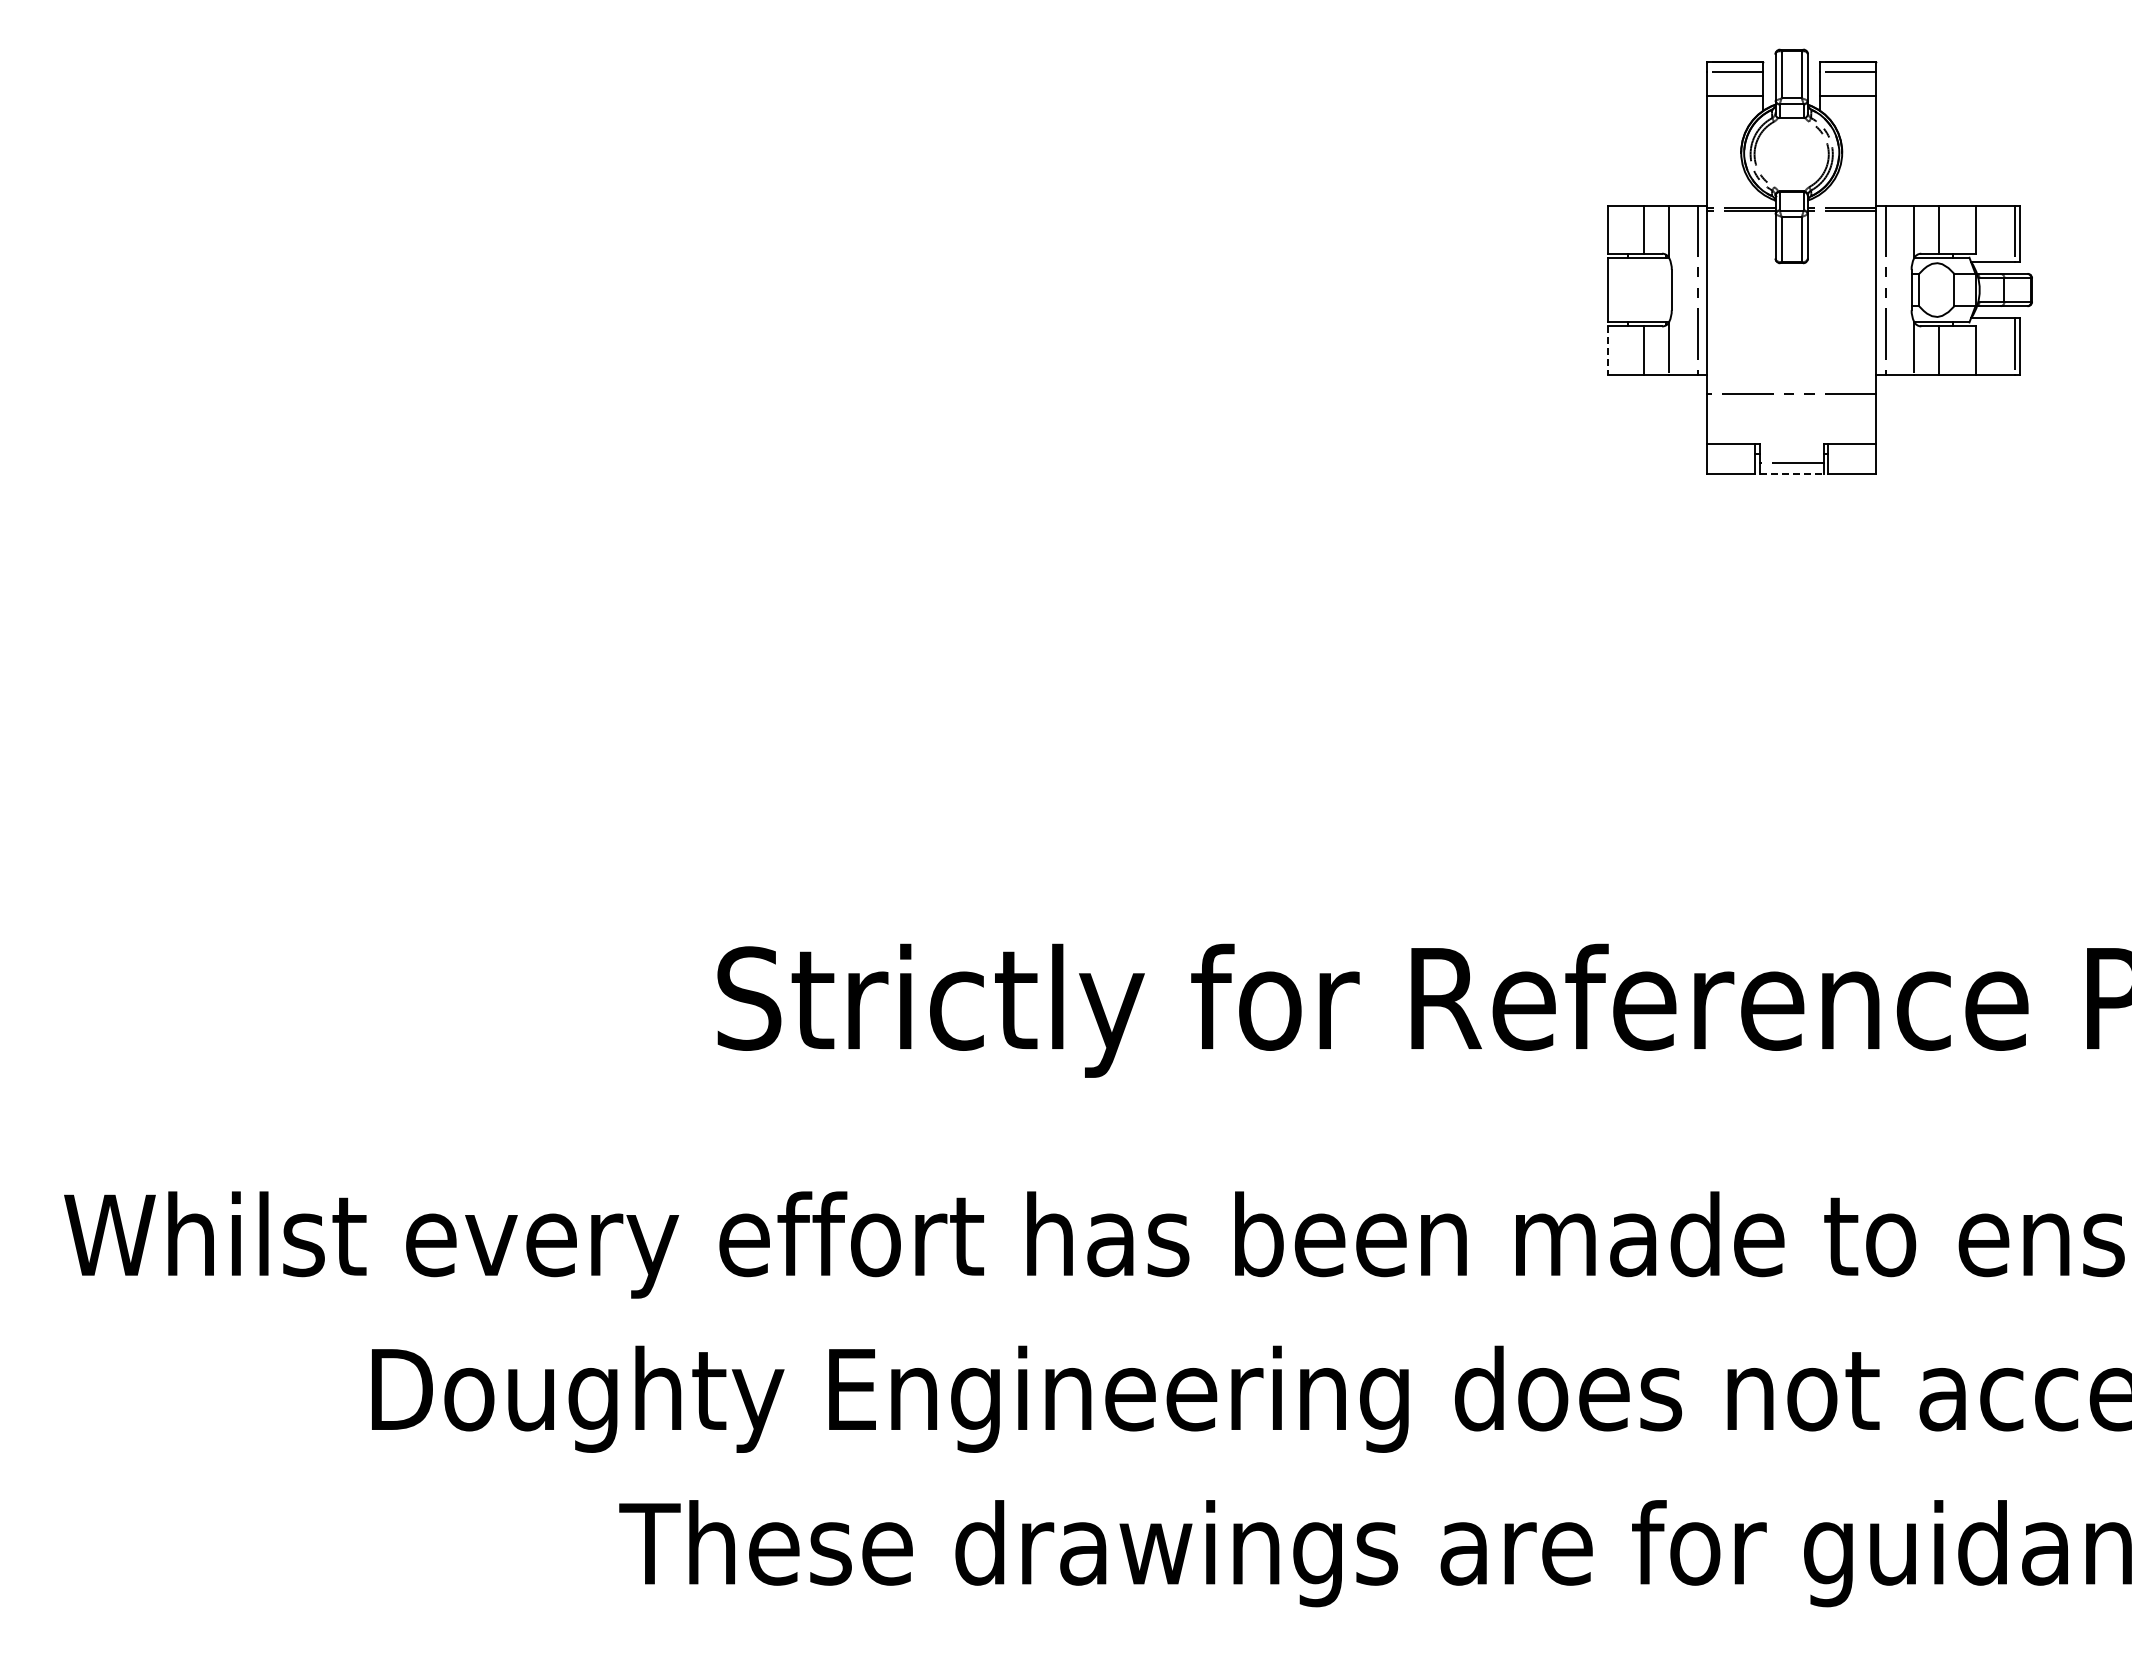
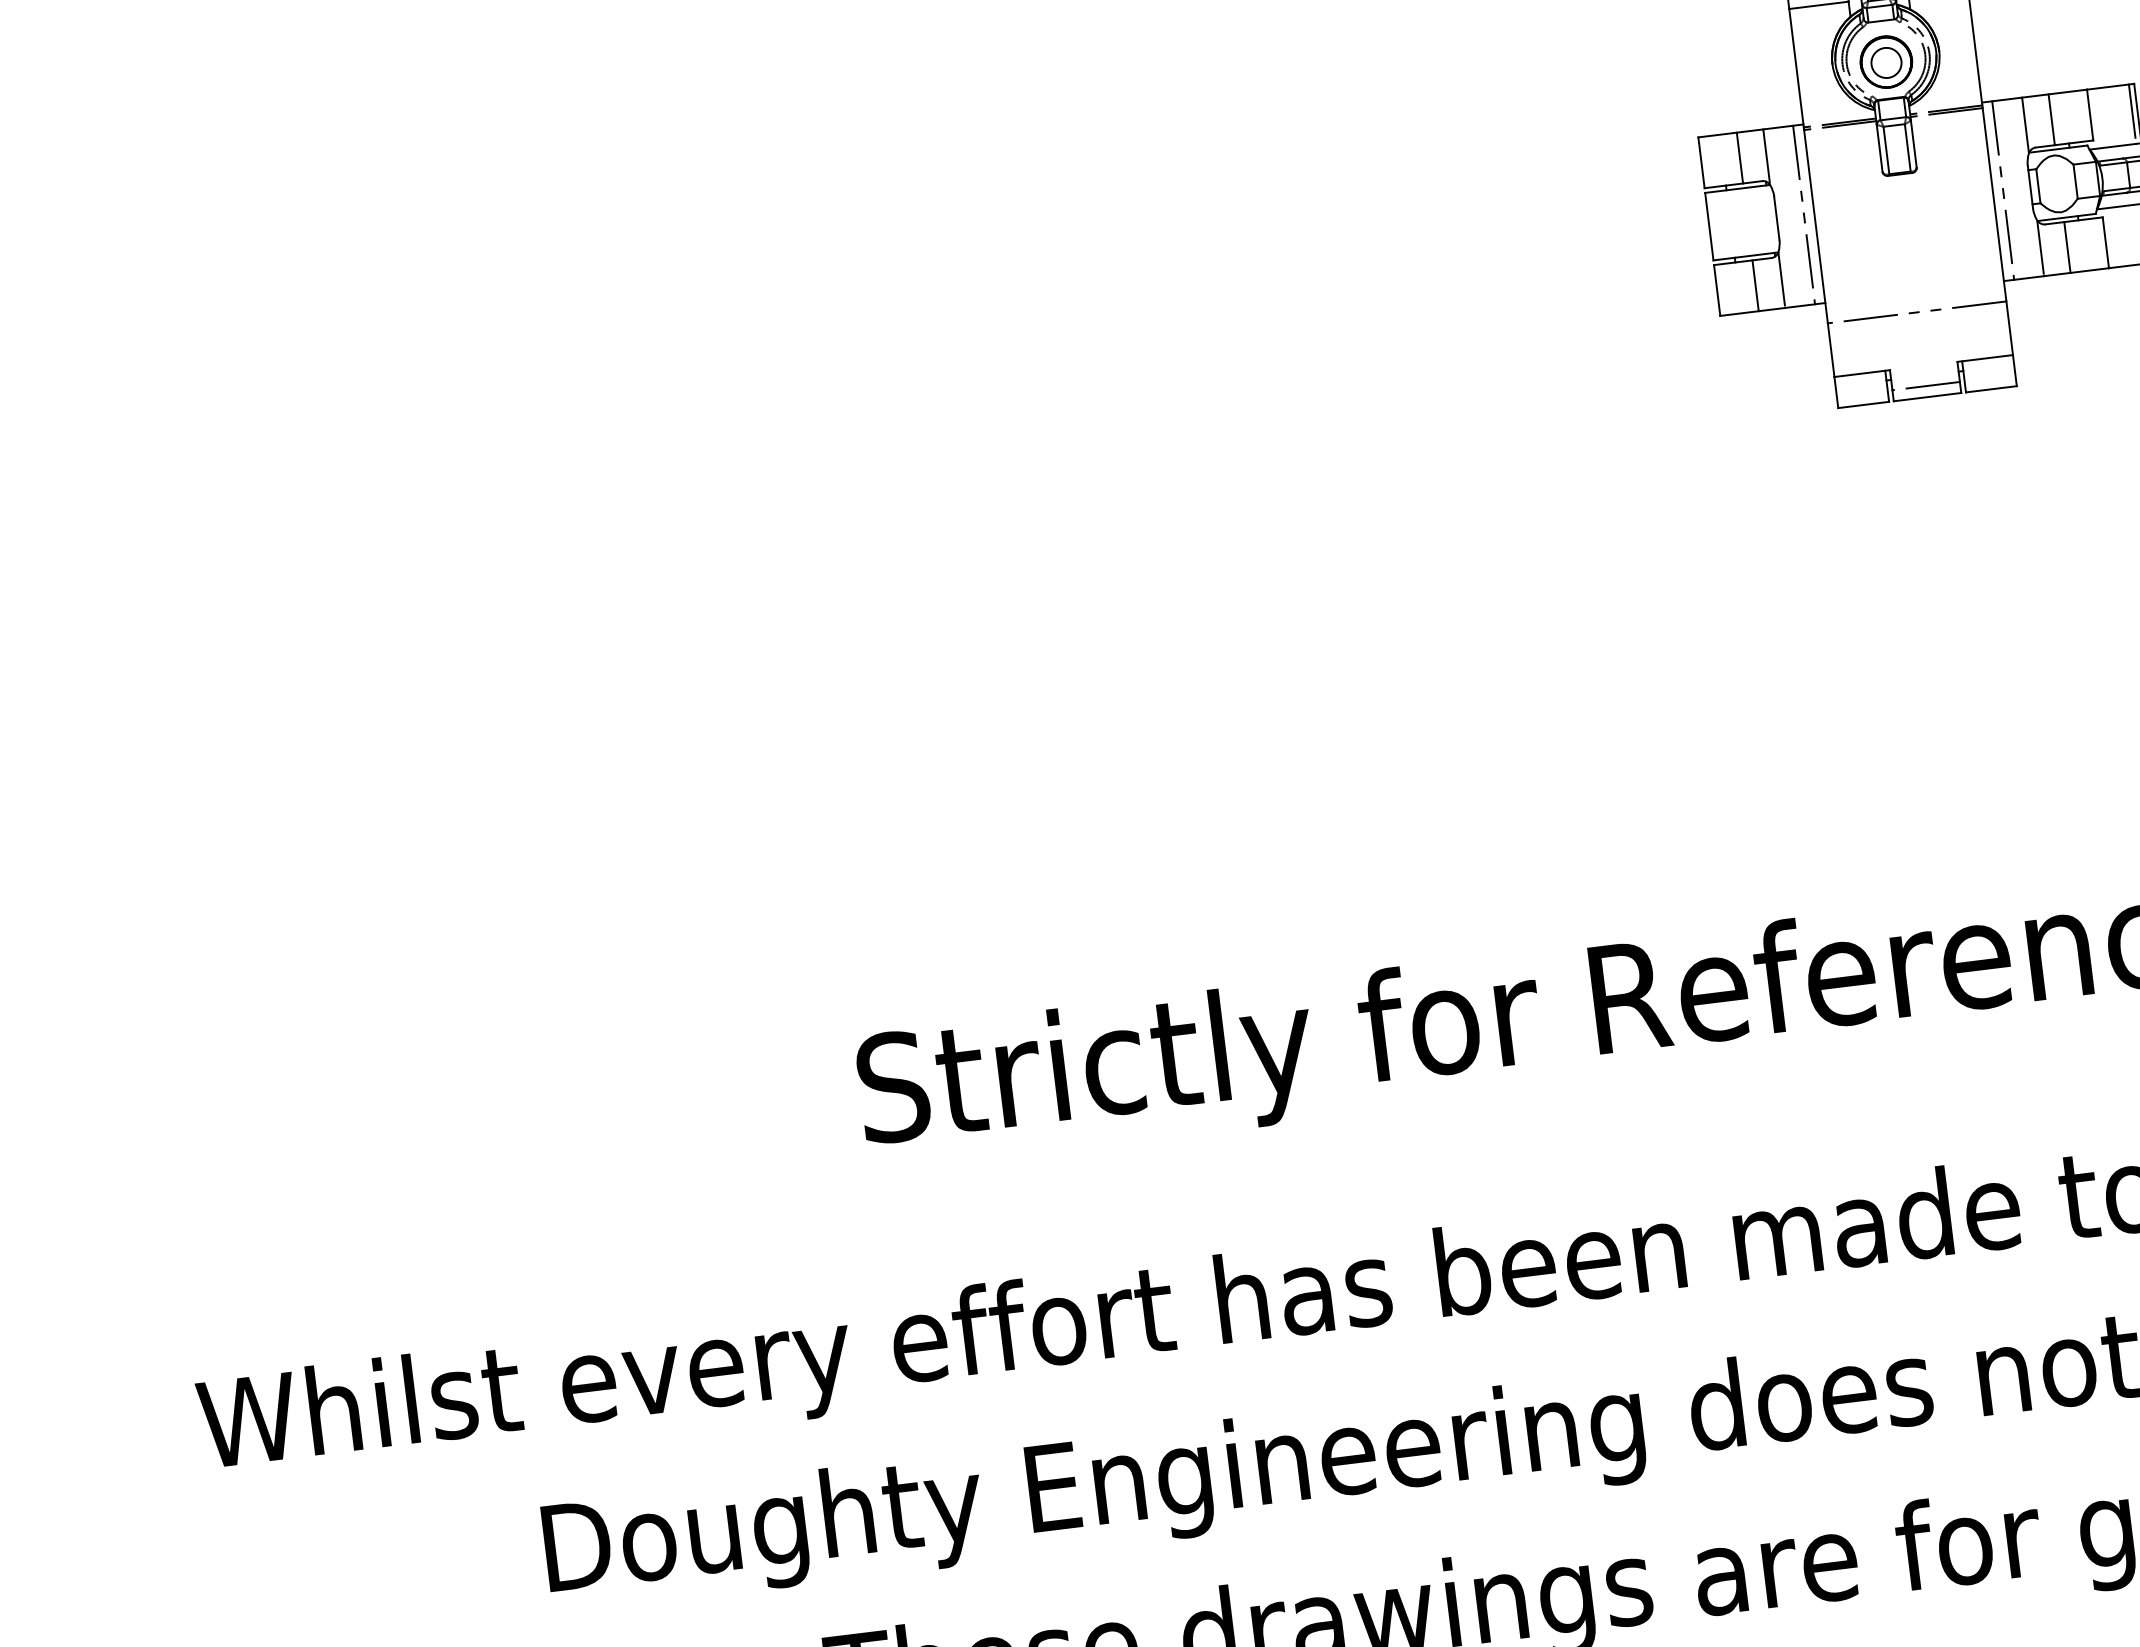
part: (1791, 156) -> (1886, 61), added
line: (1607, 350) -> (1716, 290), dashed -> solid
line: (1791, 473) -> (1927, 396), dashed -> solid

